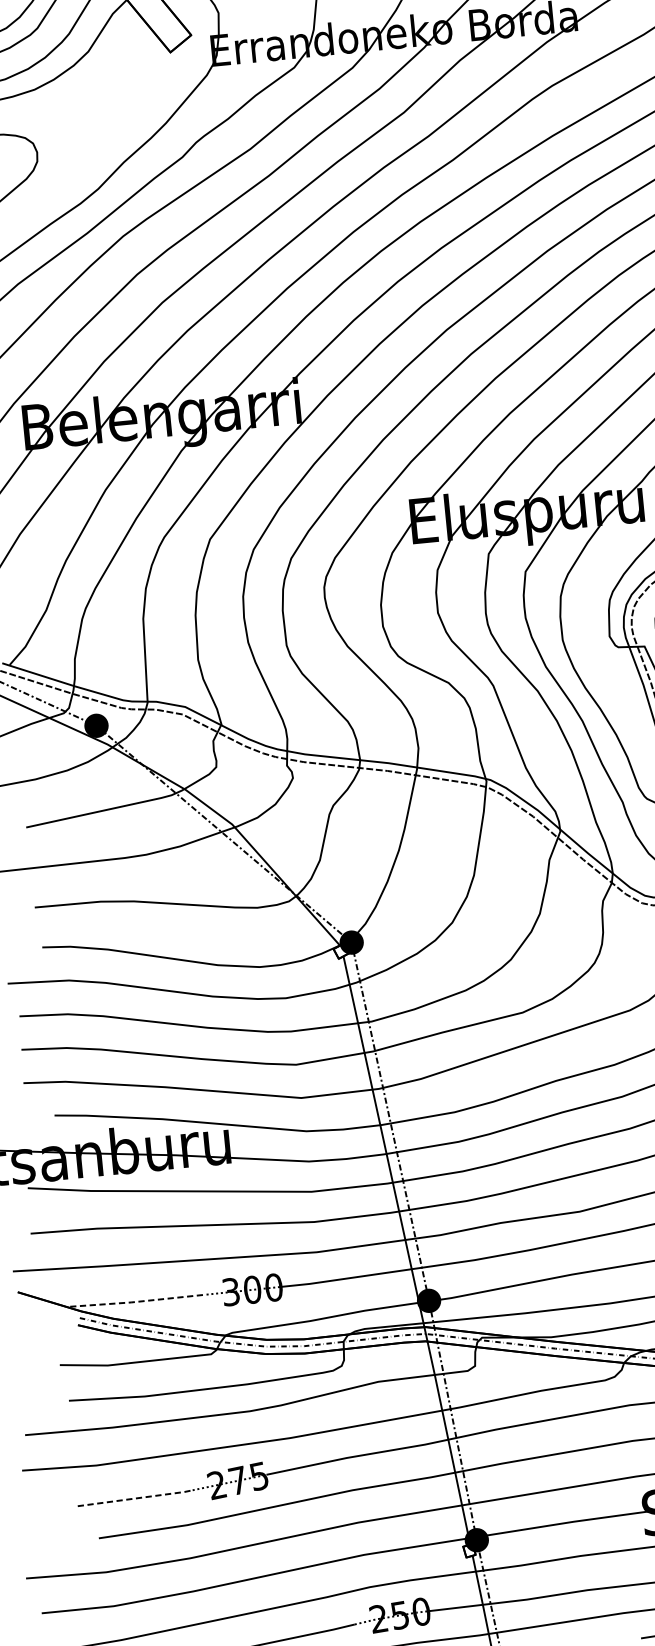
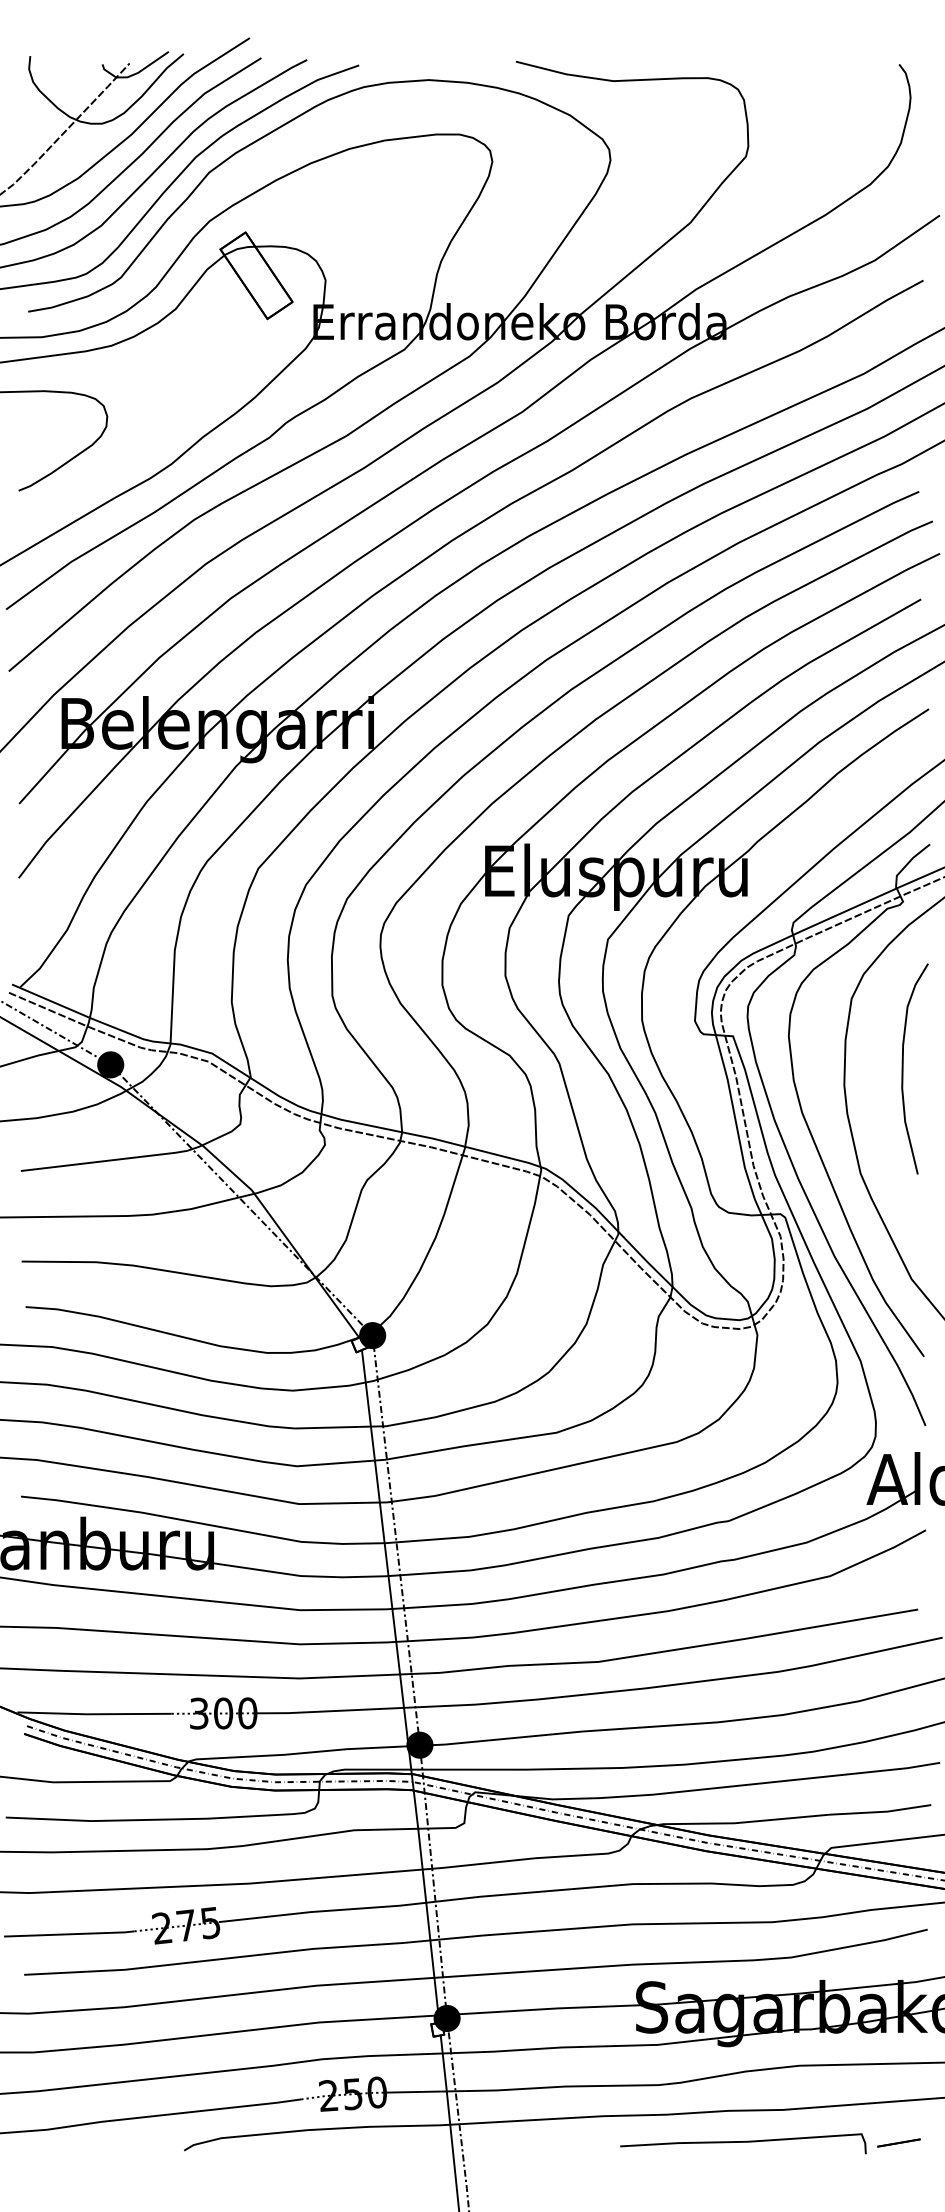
line: (138, 1301) -> (94, 1714), dashed -> solid
line: (136, 1498) -> (70, 1934), dashed -> solid

